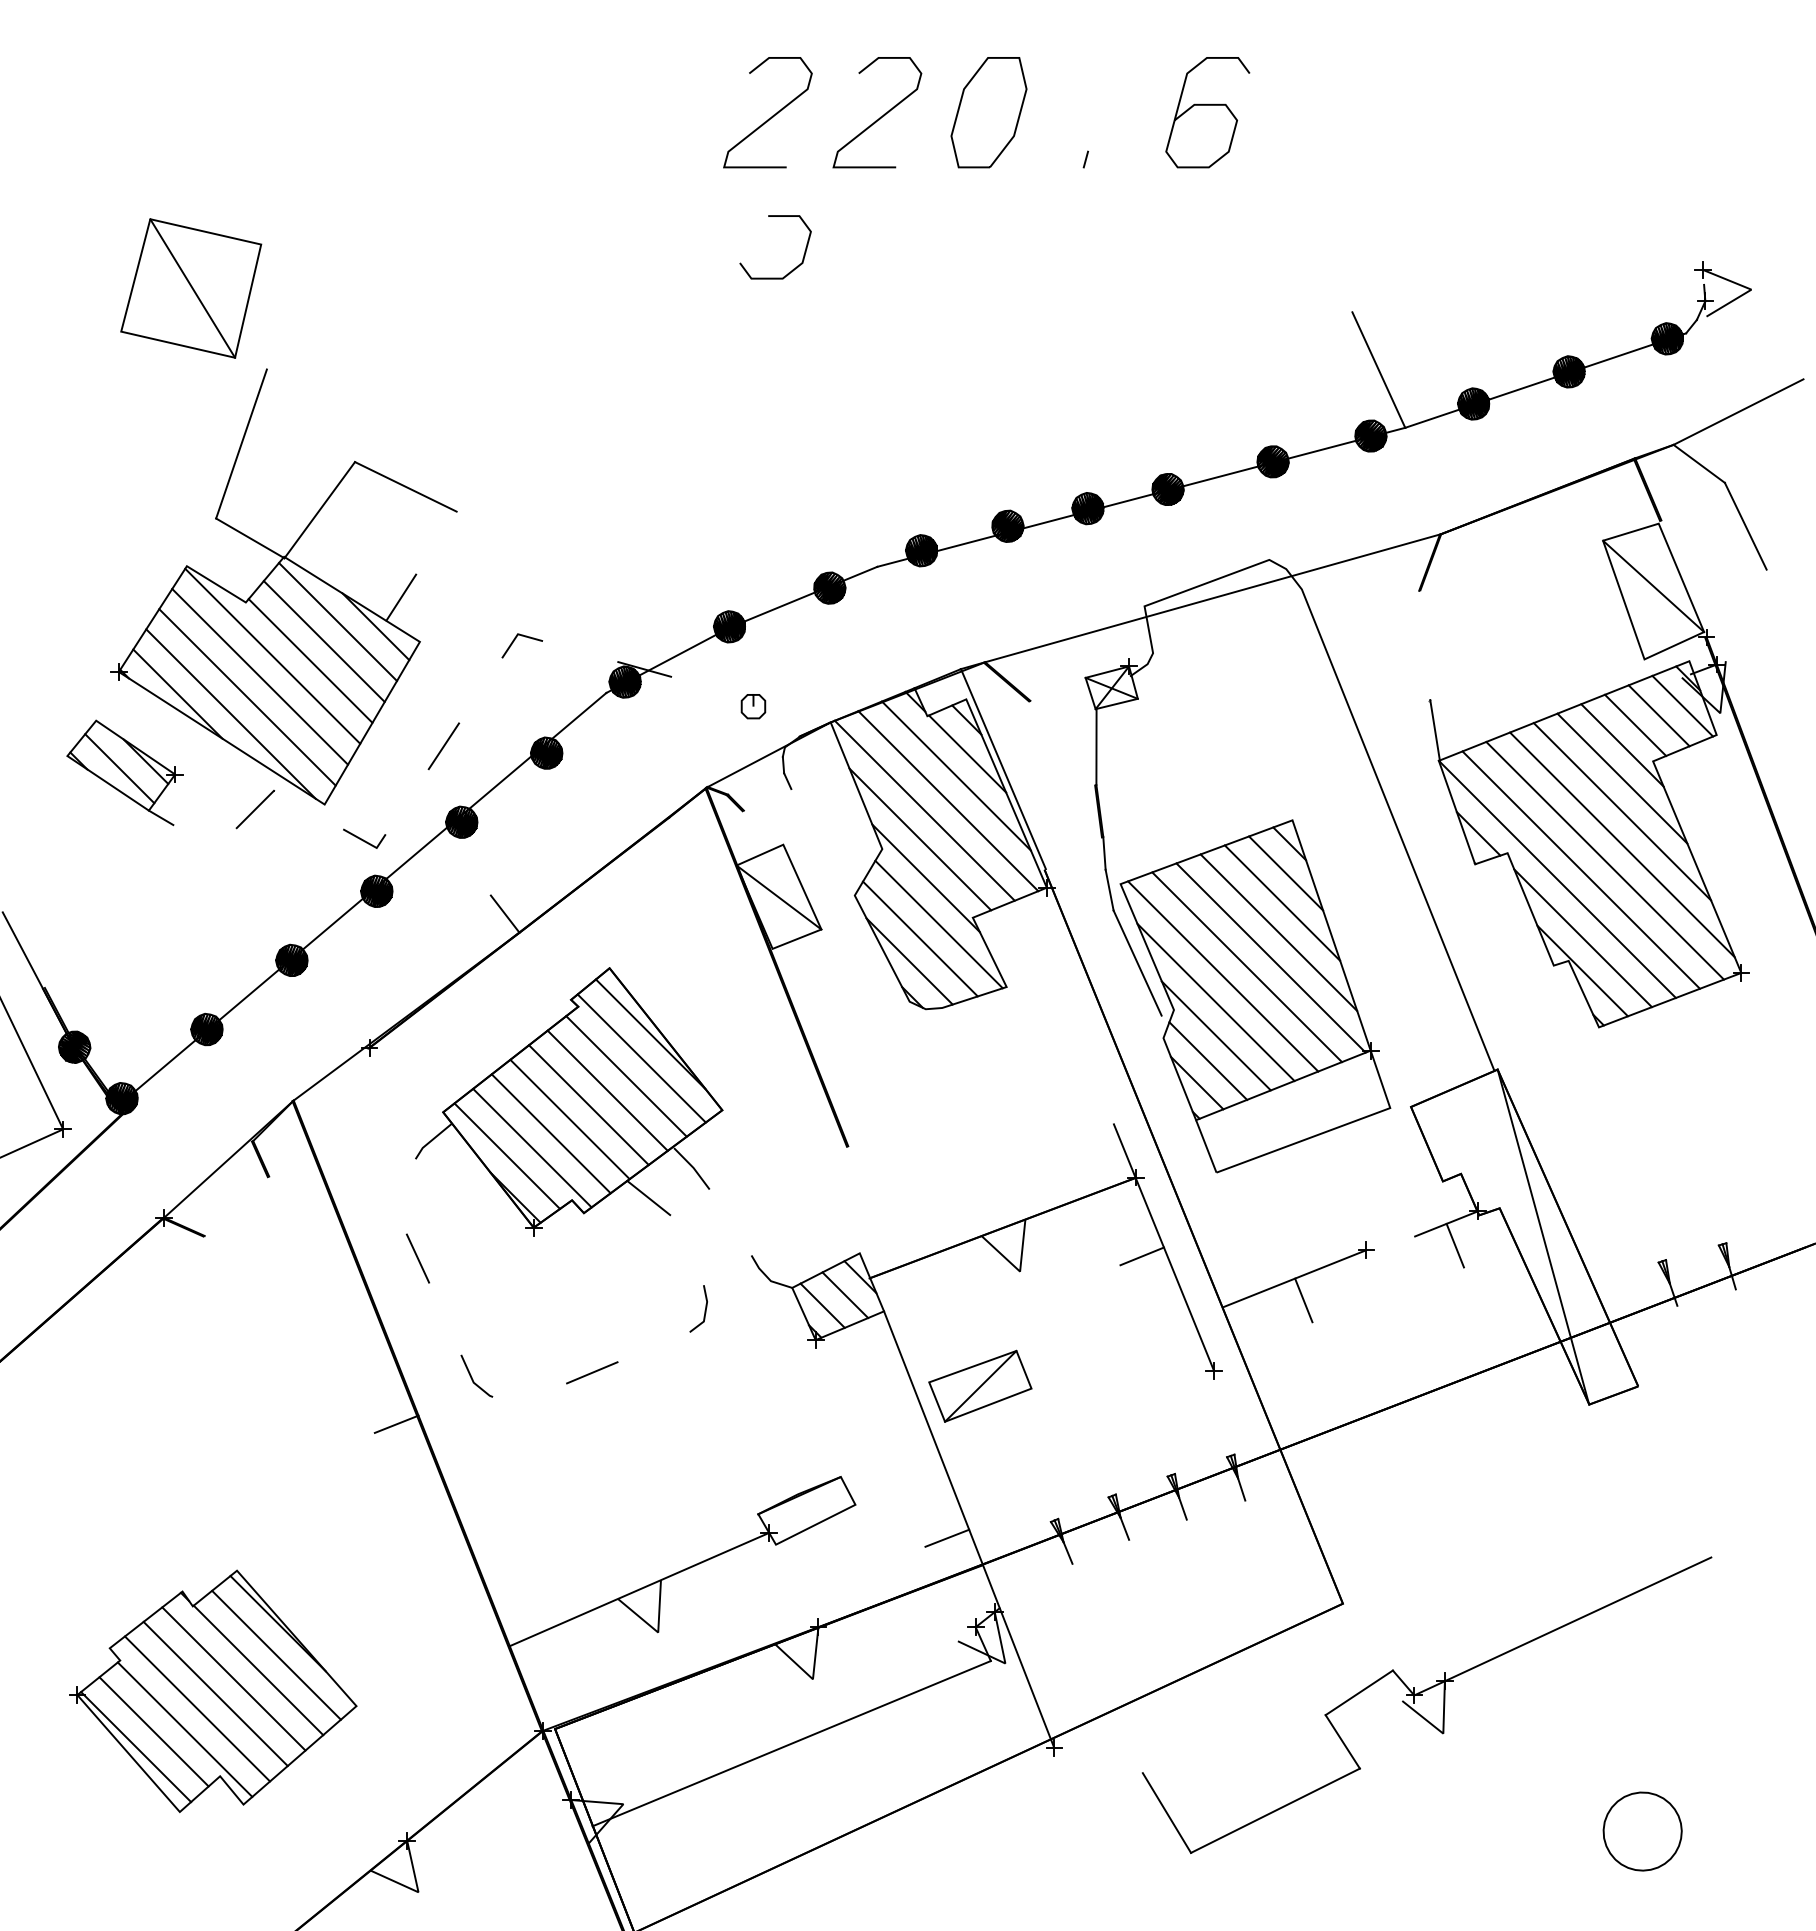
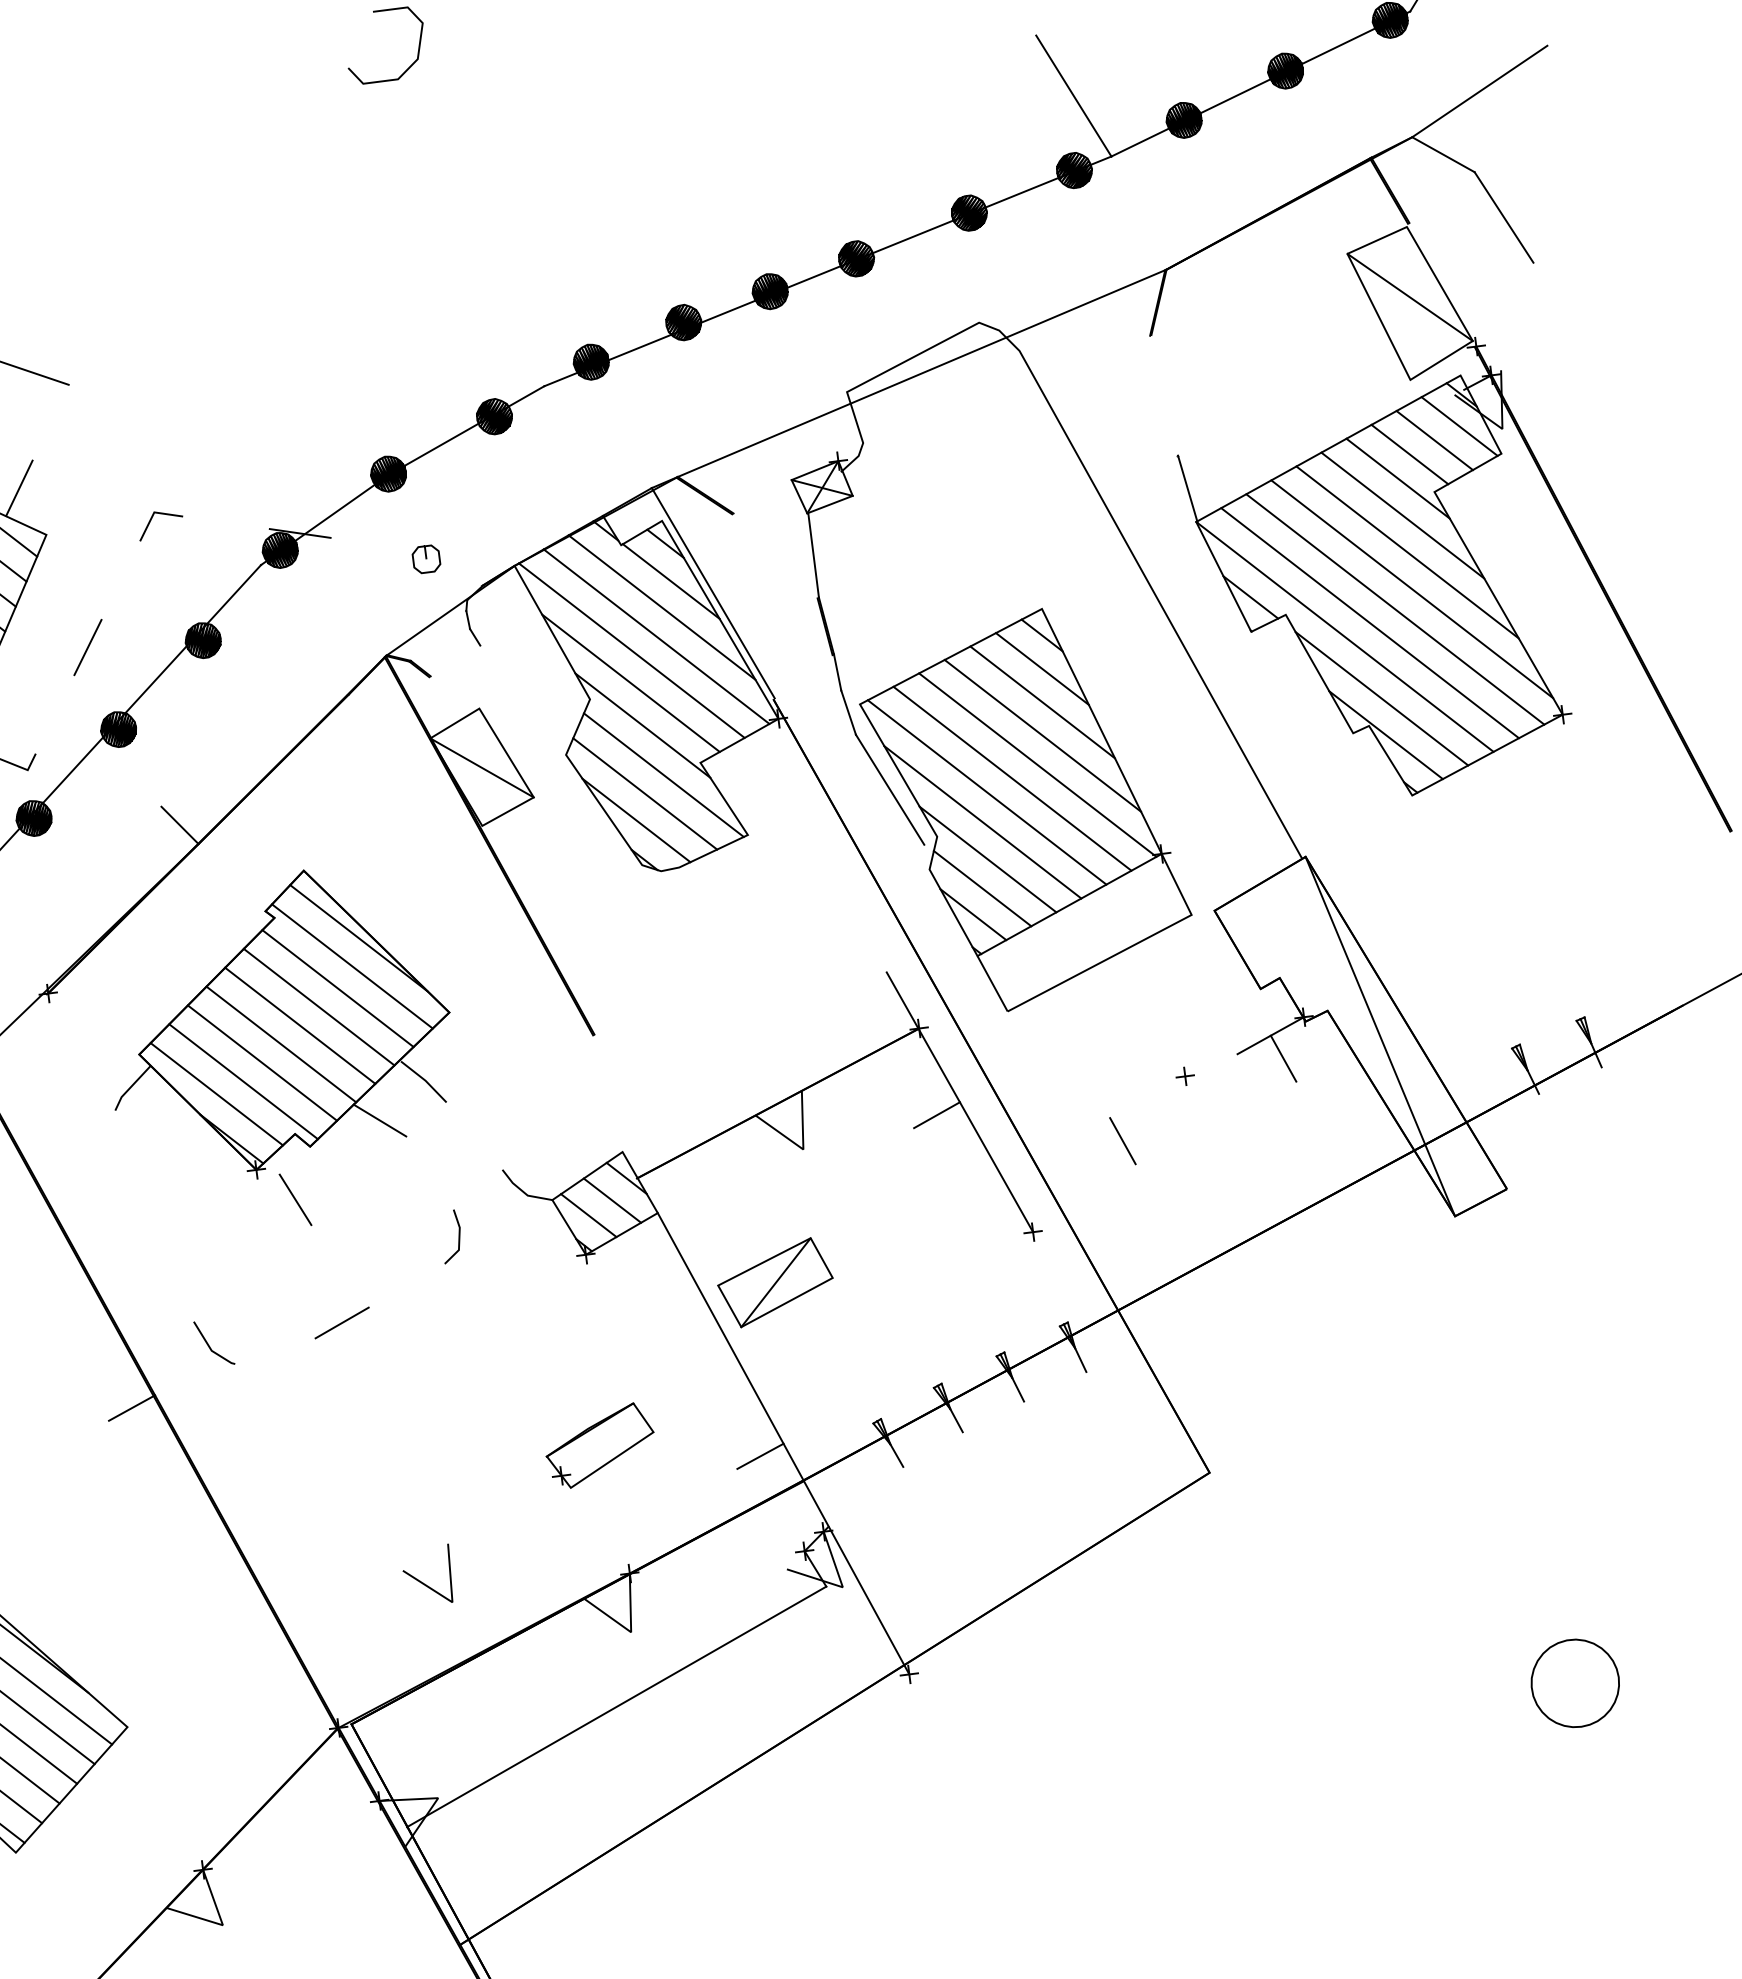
line: (417, 1258) -> (294, 1199), moved
line: (1294, 1278) -> (1109, 1118), removed
line: (639, 1589) -> (425, 1557), removed
part: (1422, 1695) -> (1311, 1563), removed

